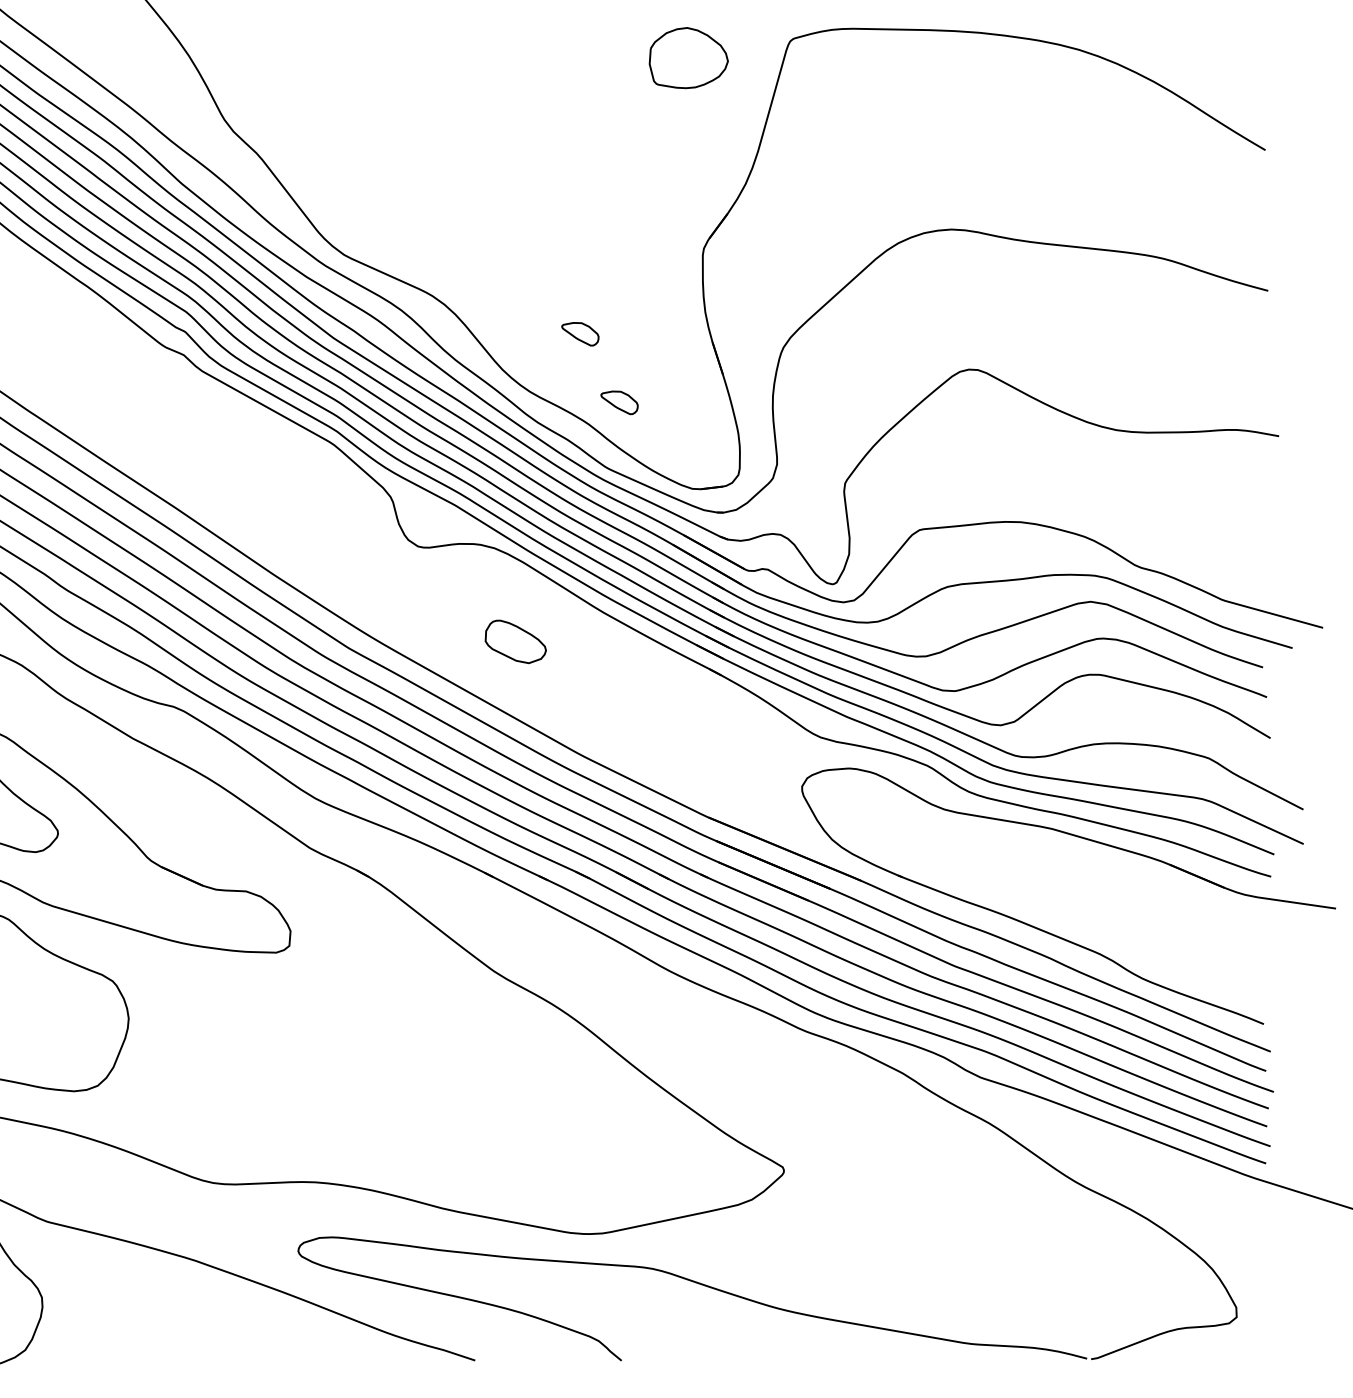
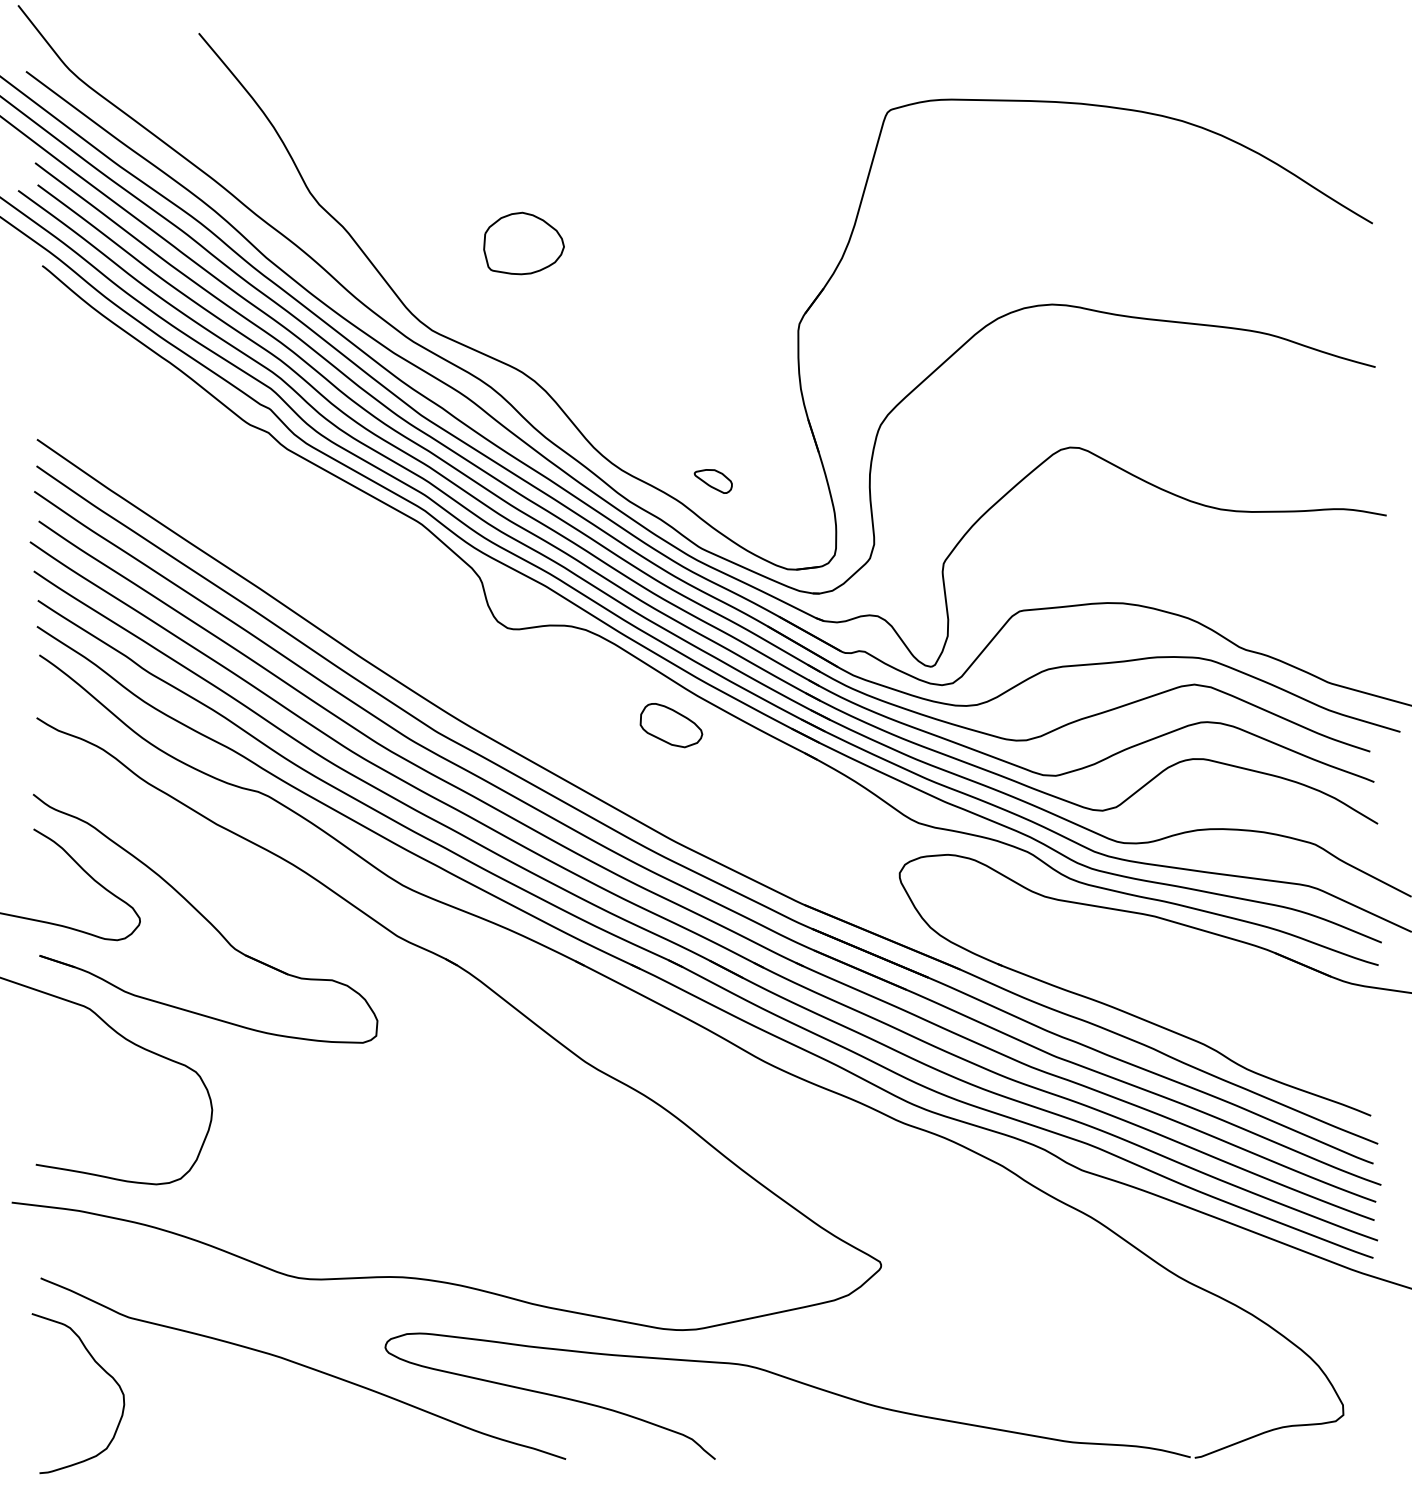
part: (688, 58) -> (523, 243), moved
part: (579, 334) -> (672, 411), removed
part: (515, 641) -> (671, 725), moved

